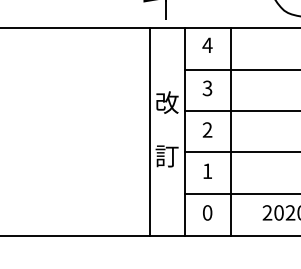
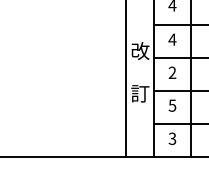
text: (207, 88) -> (172, 39), 3 -> 4
text: (207, 171) -> (172, 105), 1 -> 5
text: (207, 212) -> (172, 138), 0 -> 3

